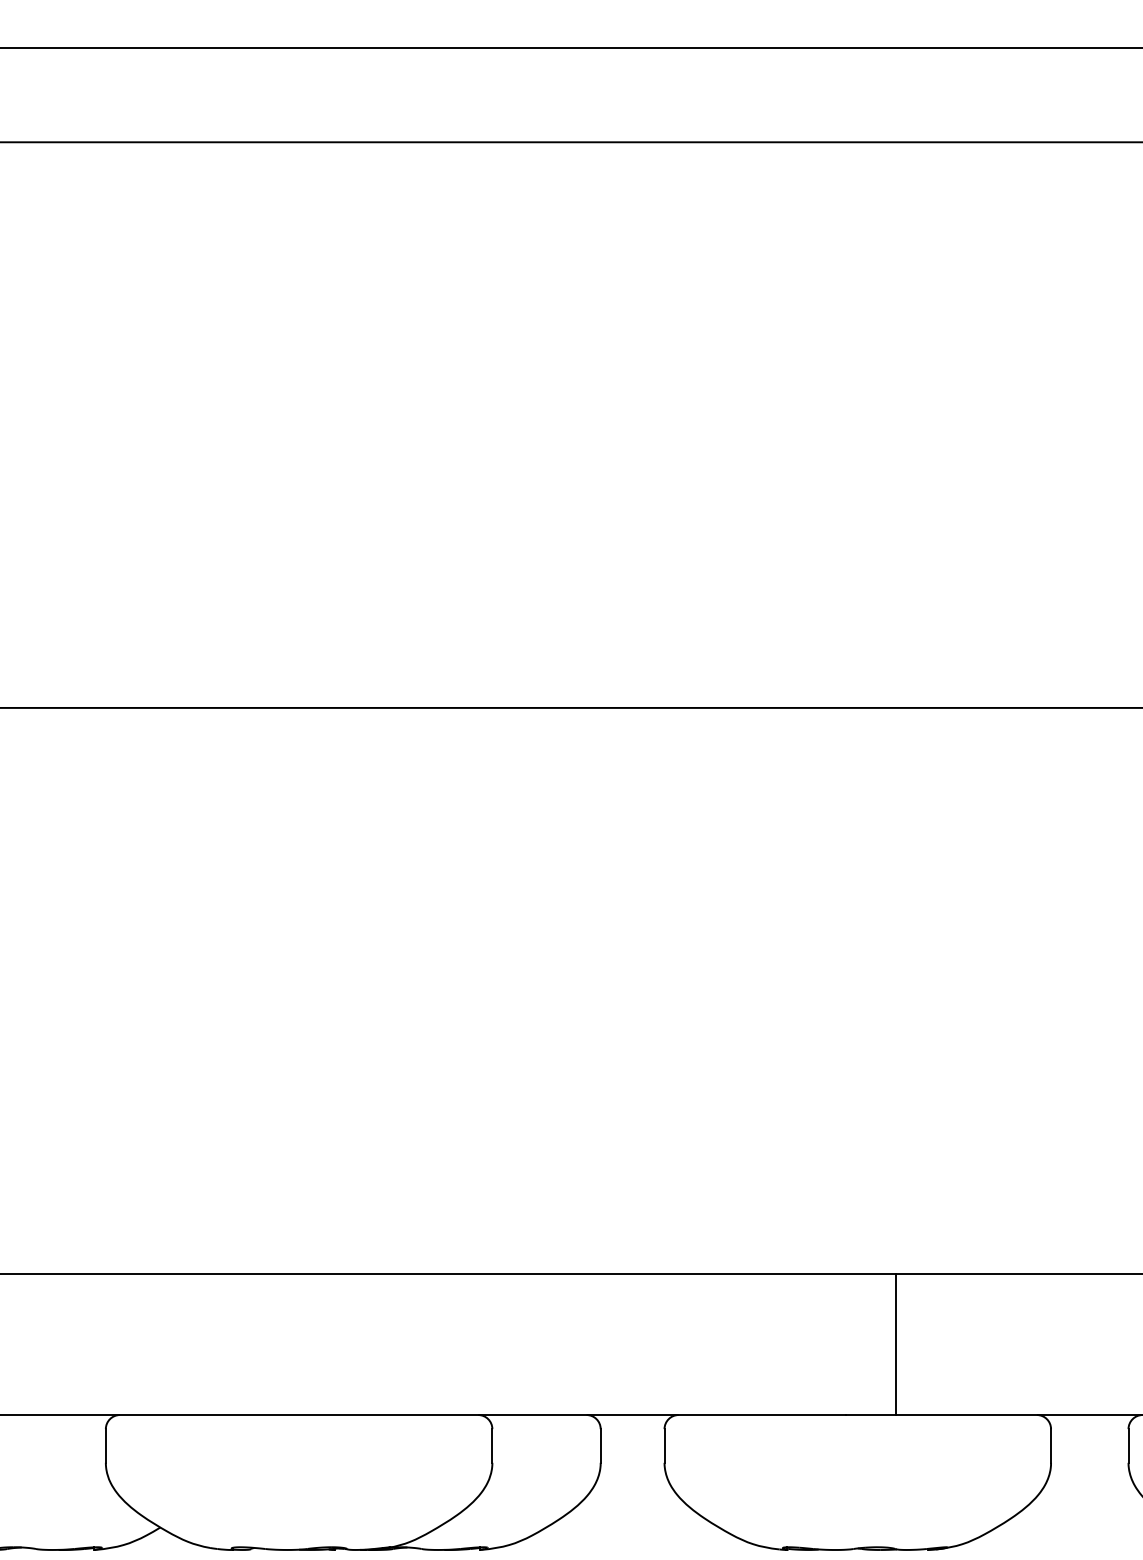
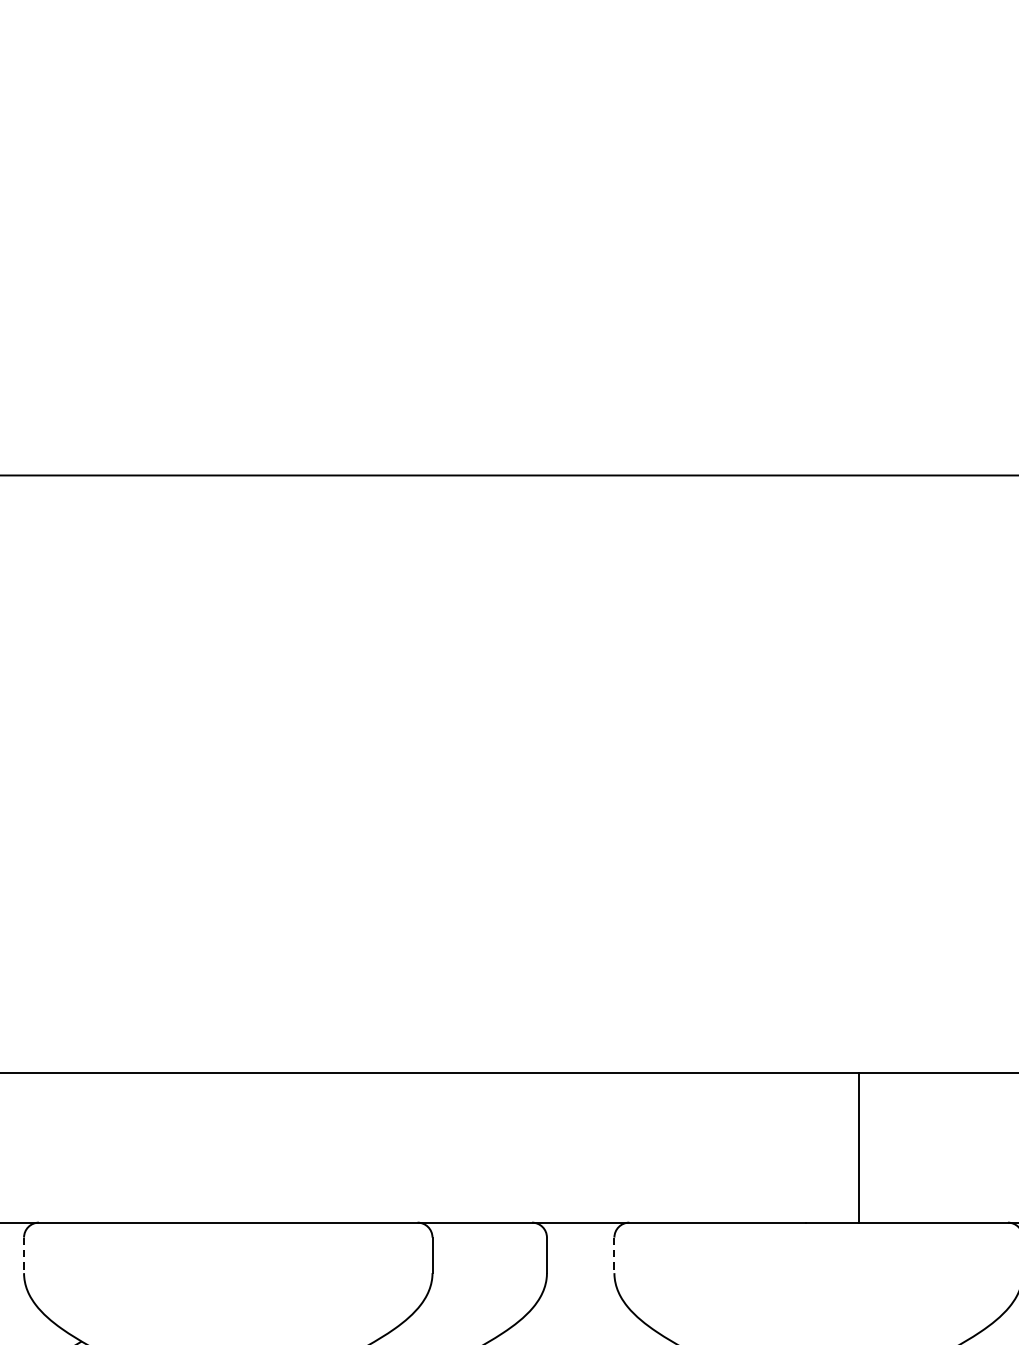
line: (105, 1445) -> (23, 1254), solid -> dashed
line: (664, 1445) -> (614, 1254), solid -> dashed

